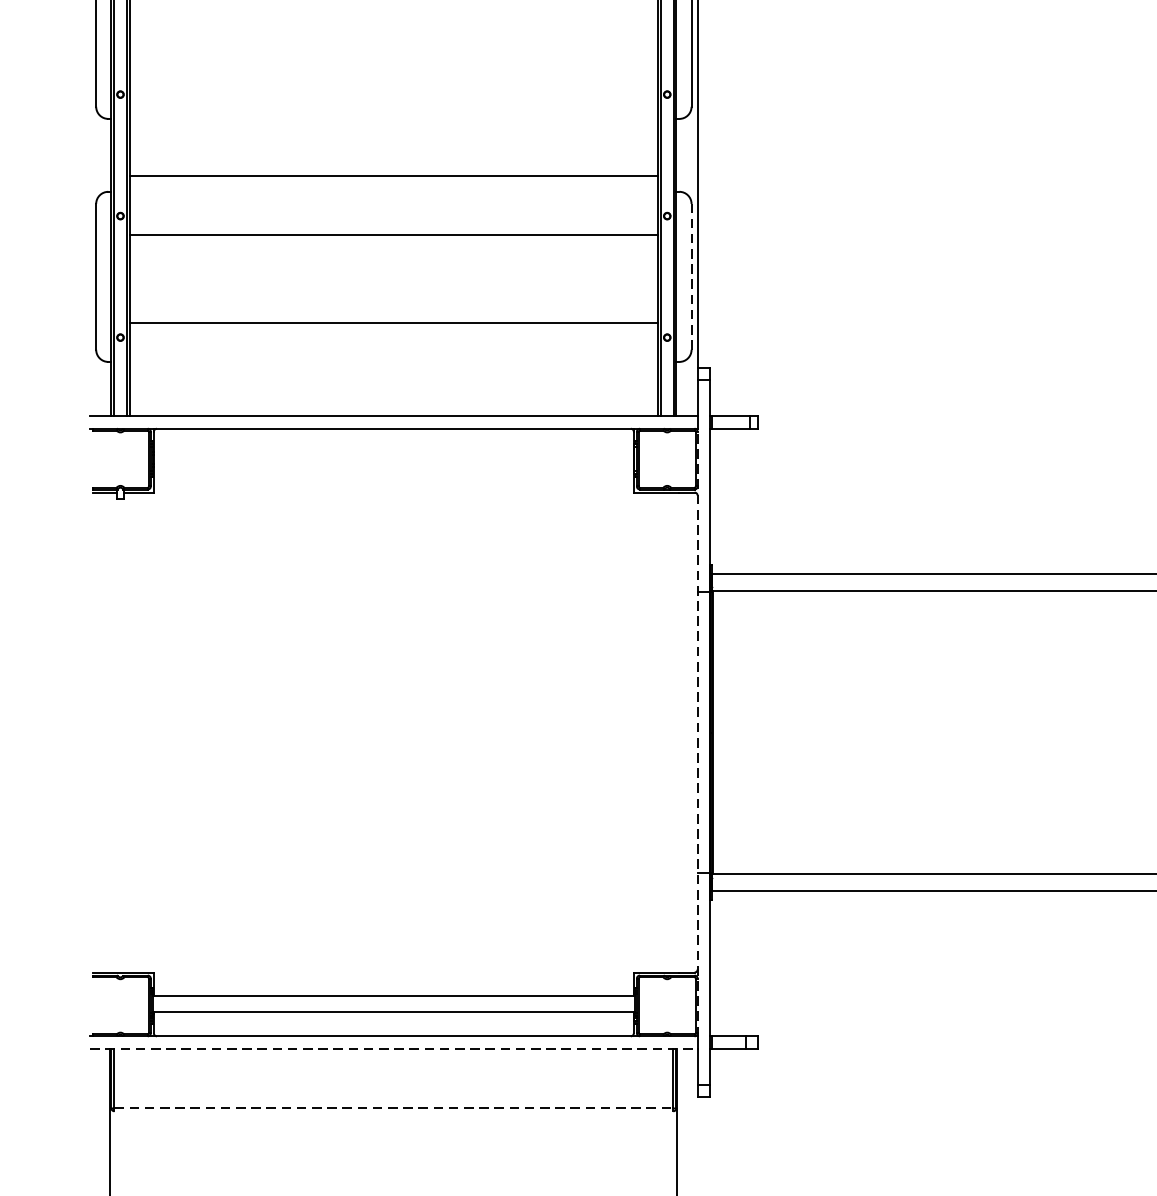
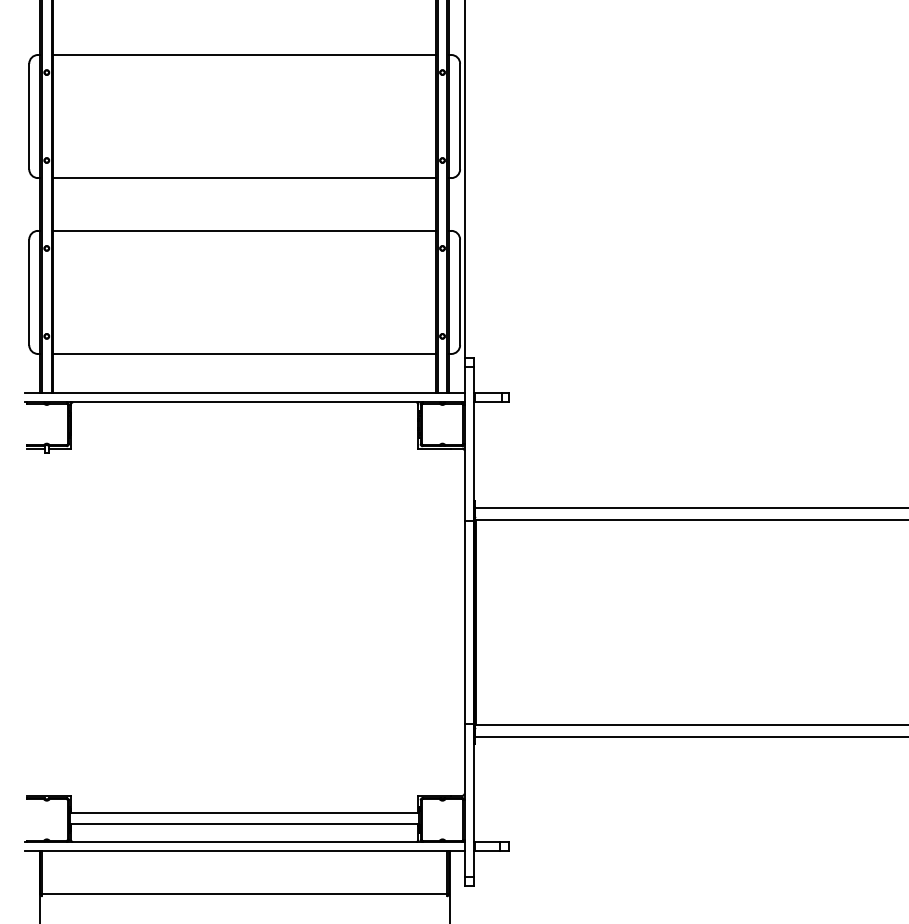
line: (393, 176) -> (244, 178), moved
line: (393, 234) -> (244, 230), moved
line: (692, 276) -> (460, 292), dashed -> solid
line: (393, 322) -> (244, 353), moved
line: (697, 732) -> (464, 622), dashed -> solid
line: (393, 1049) -> (244, 851), dashed -> solid
line: (394, 1108) -> (245, 894), dashed -> solid

